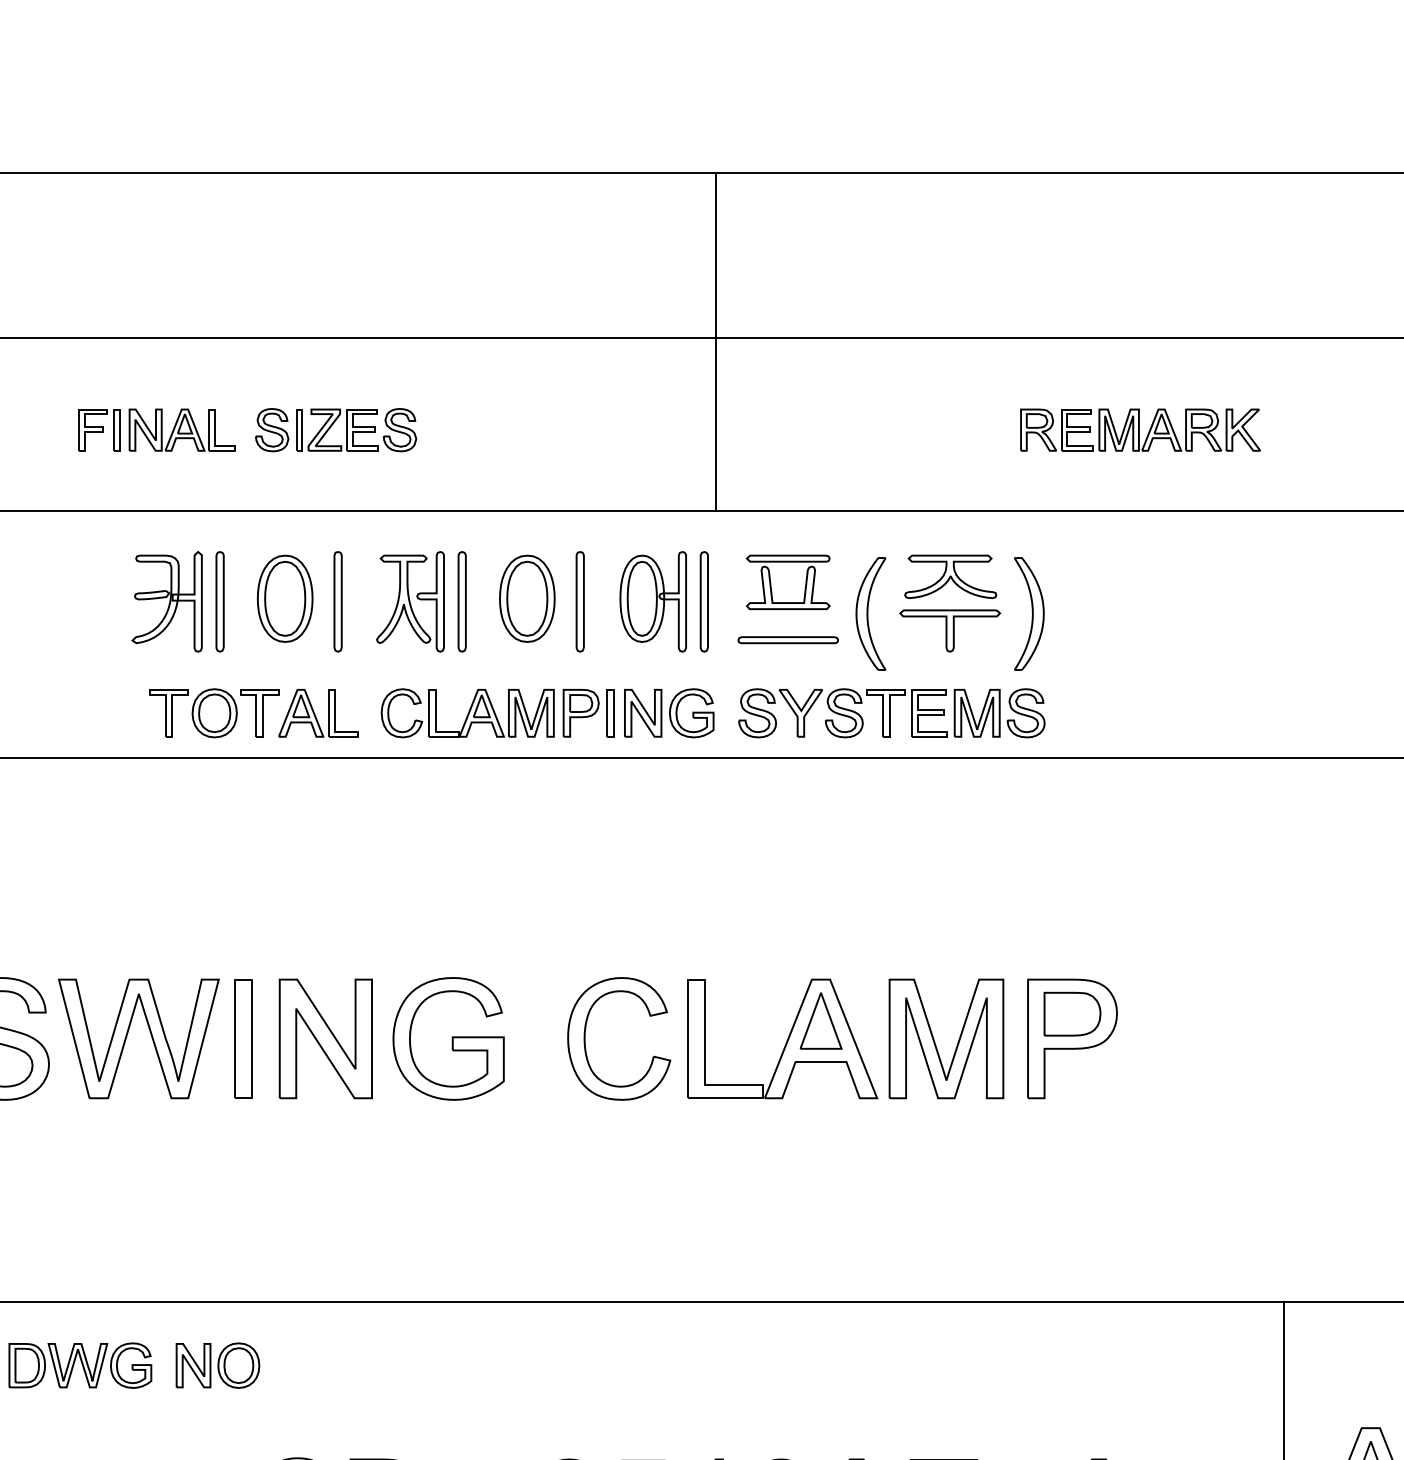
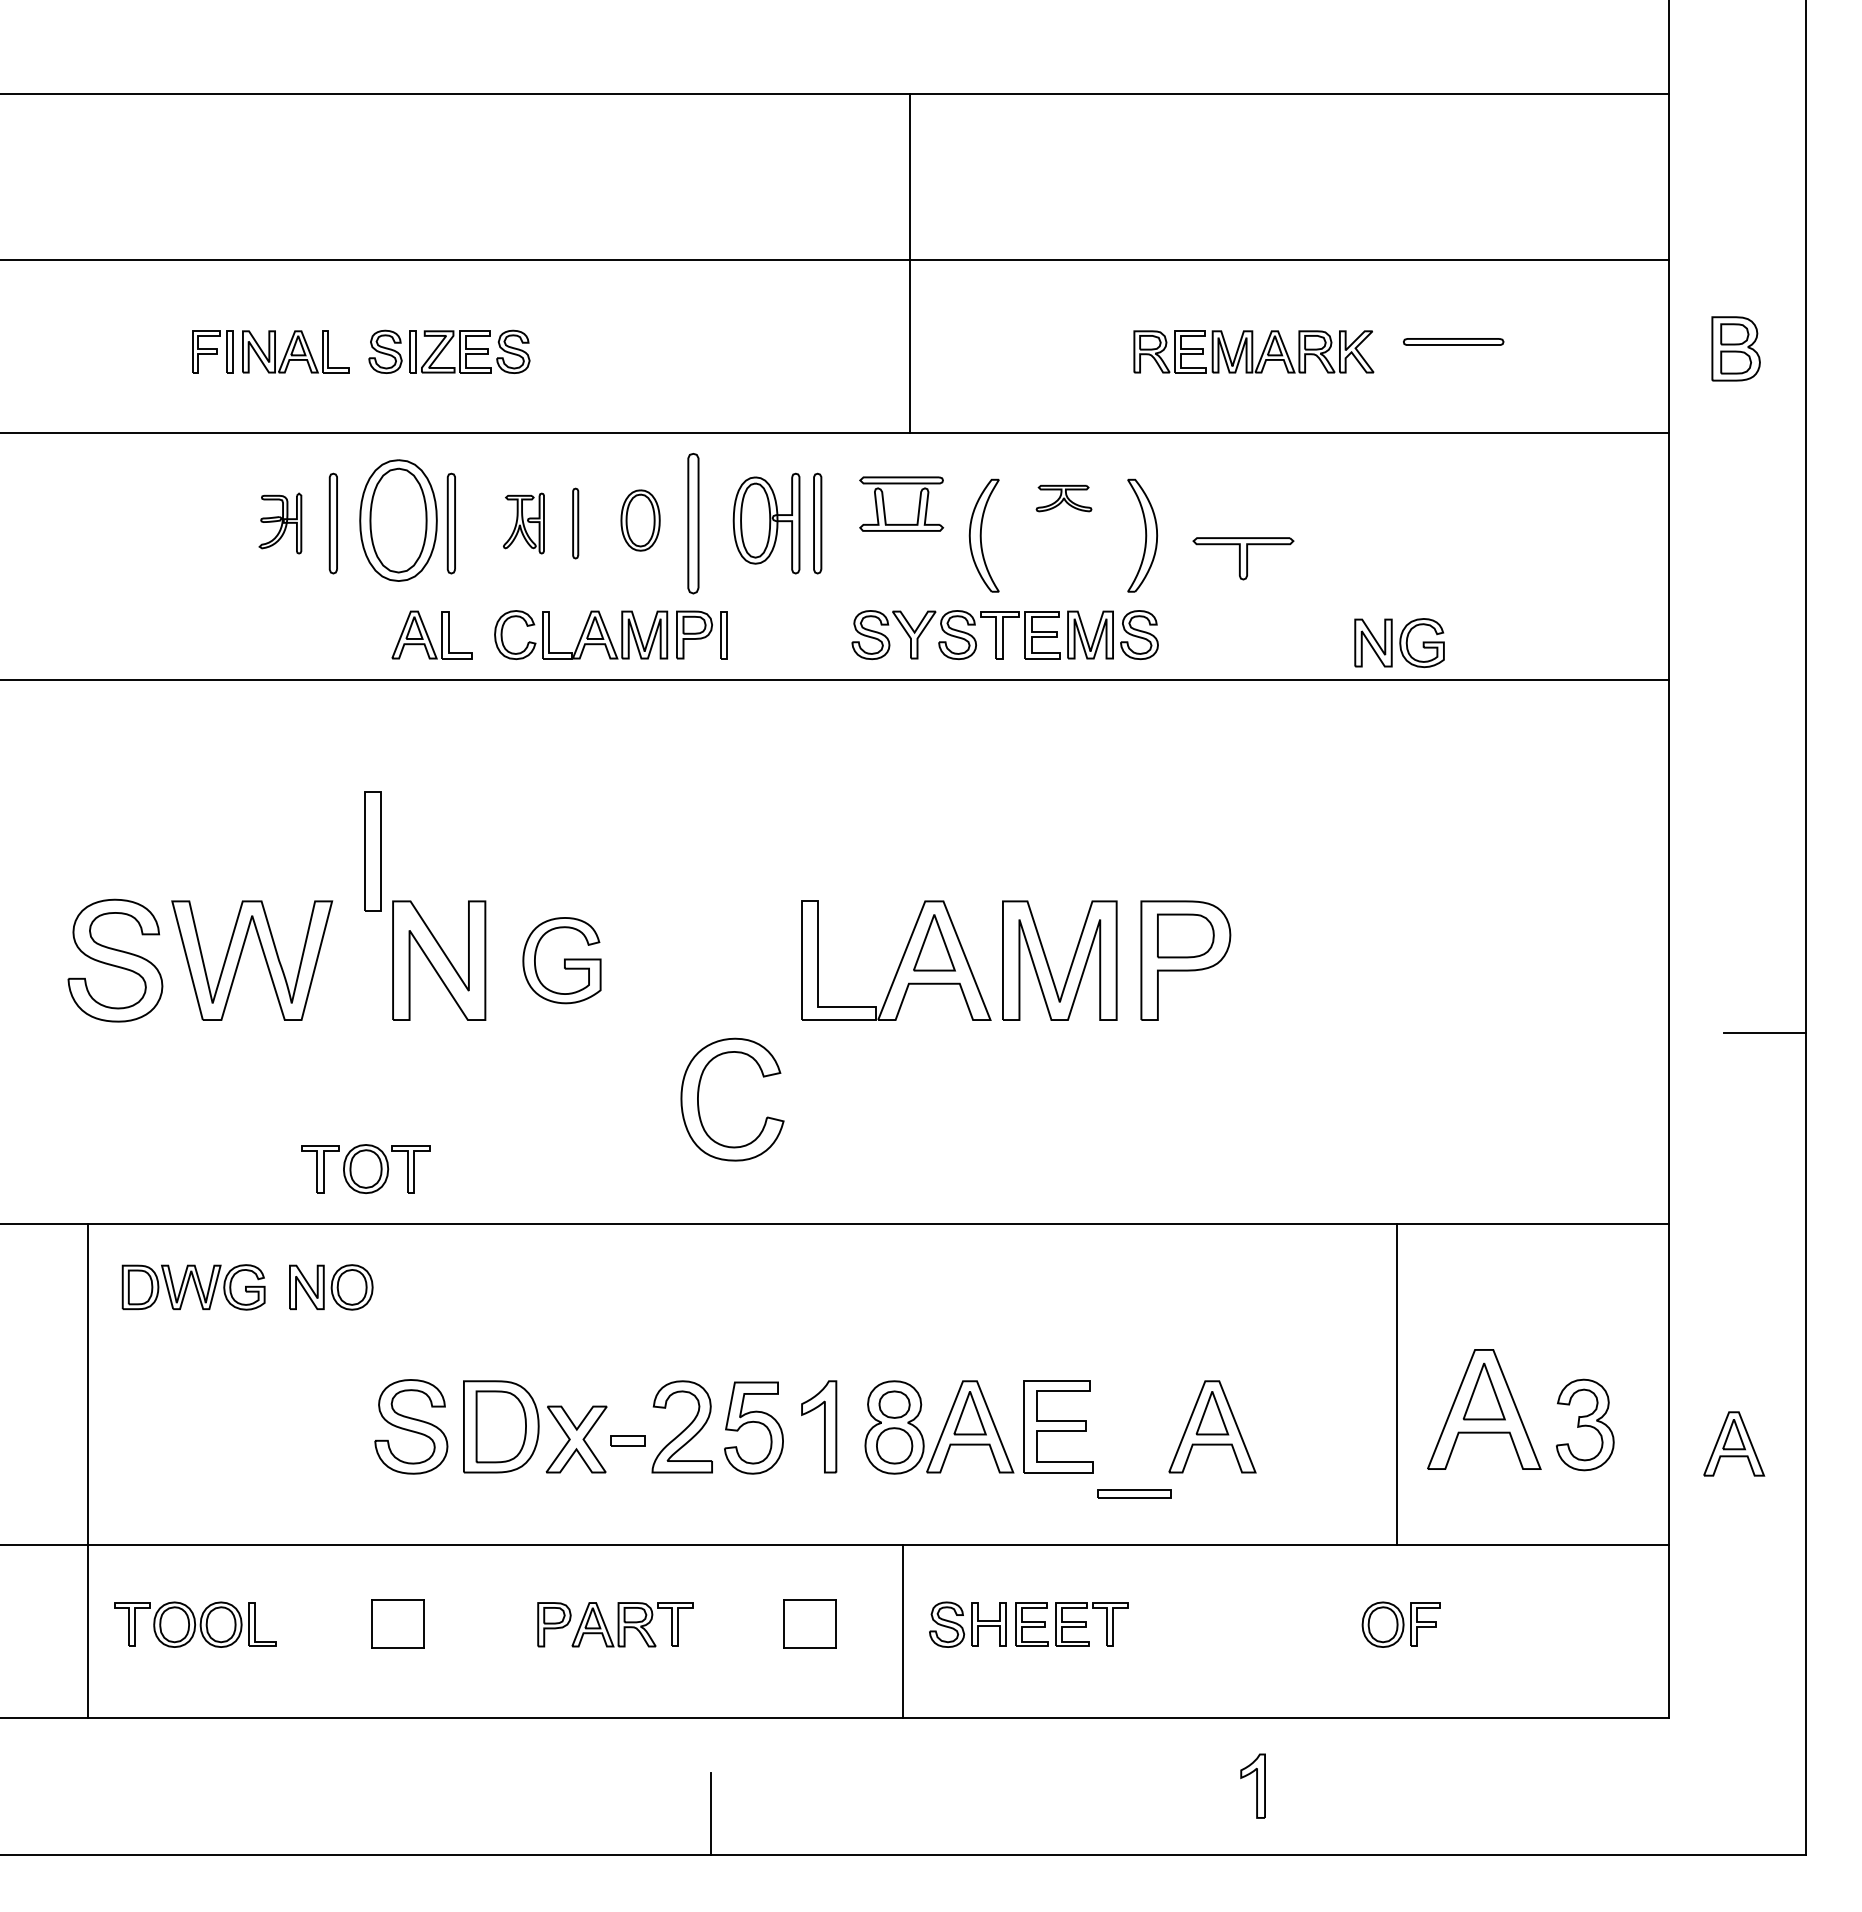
line: (715, 341) -> (909, 263), moved
part: (950, 576) -> (1063, 498), size x0.6
part: (285, 598) -> (398, 520), size x1.4
part: (527, 598) -> (640, 520), size x0.7
part: (167, 601) -> (280, 523), size x0.6
part: (410, 601) -> (523, 523), size x0.6
part: (462, 601) -> (575, 523), size x0.7
part: (580, 601) -> (693, 523), size x1.4
part: (950, 630) -> (1243, 558), moved
part: (788, 639) -> (1453, 341), moved
part: (214, 712) -> (365, 1168), moved
part: (669, 713) -> (1399, 643), moved
part: (243, 1038) -> (372, 851), moved
part: (448, 1038) -> (561, 960), size x0.7
part: (586, 1044) -> (699, 1105), moved

